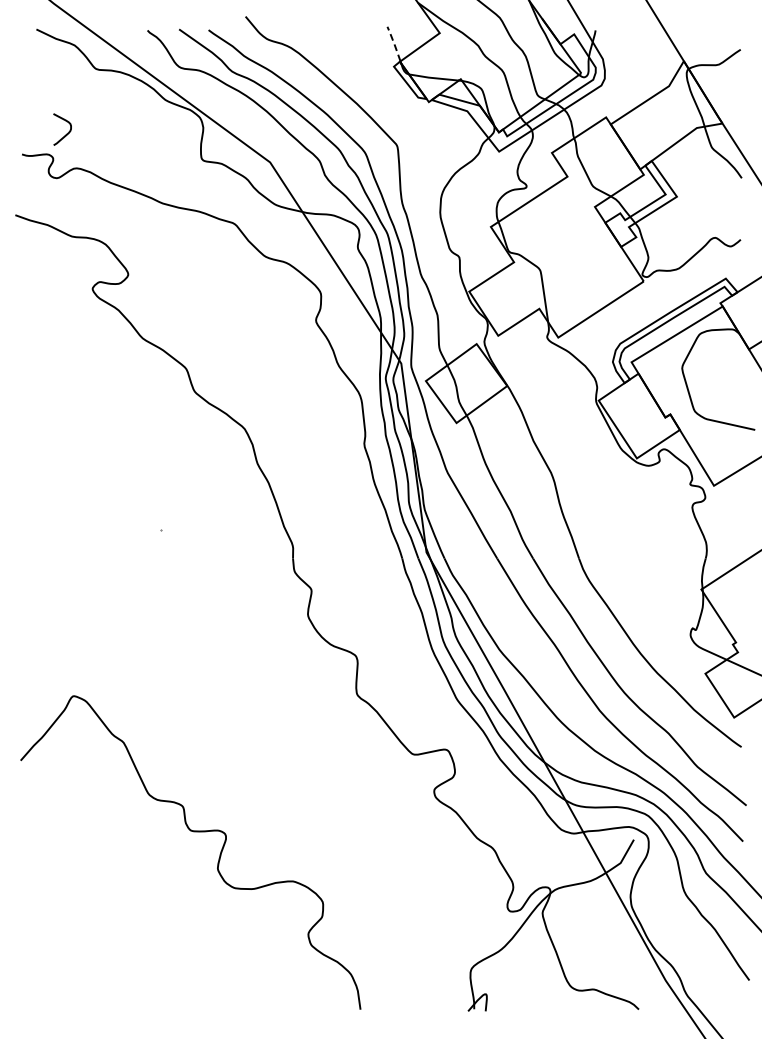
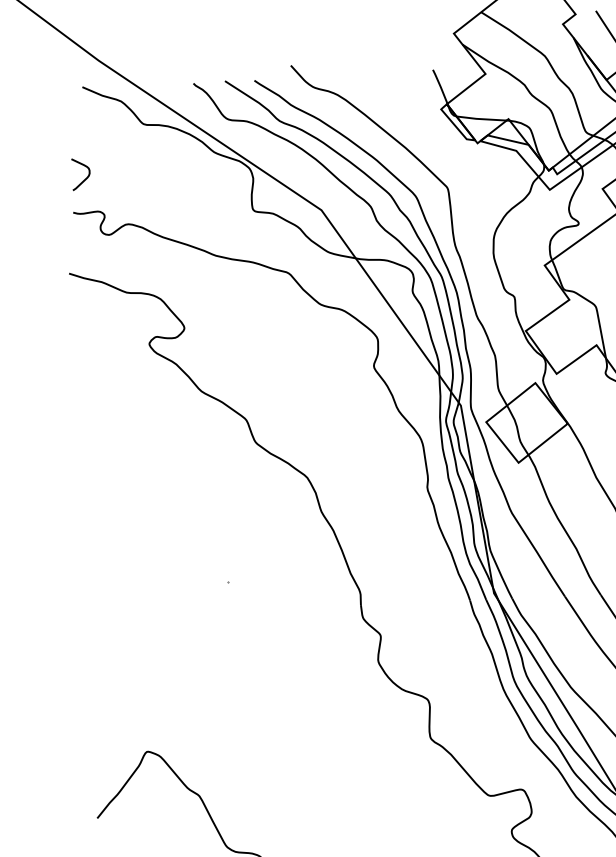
line: (393, 42) -> (439, 85), dashed -> solid
curve: (66, 133) -> (85, 178), moved

